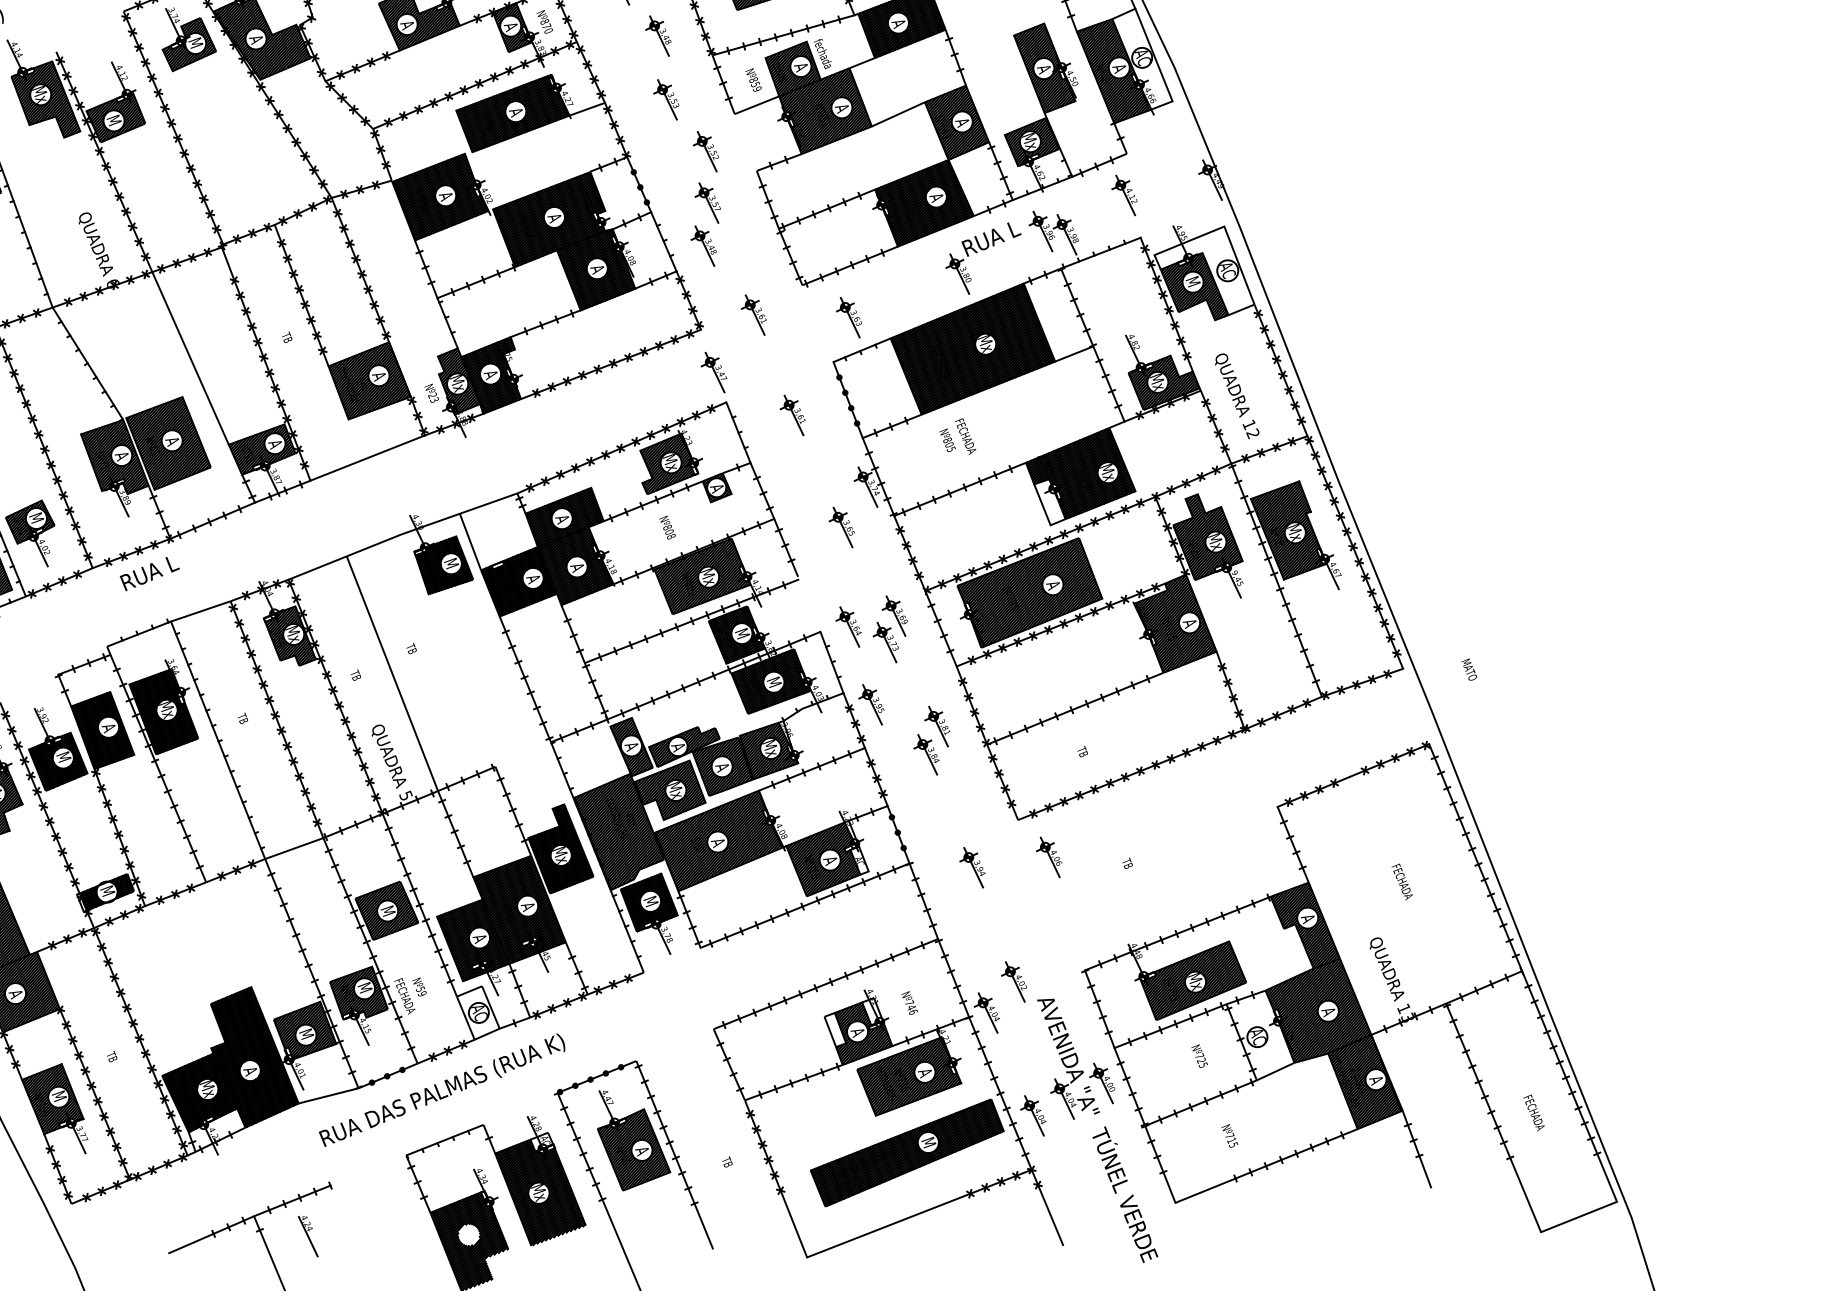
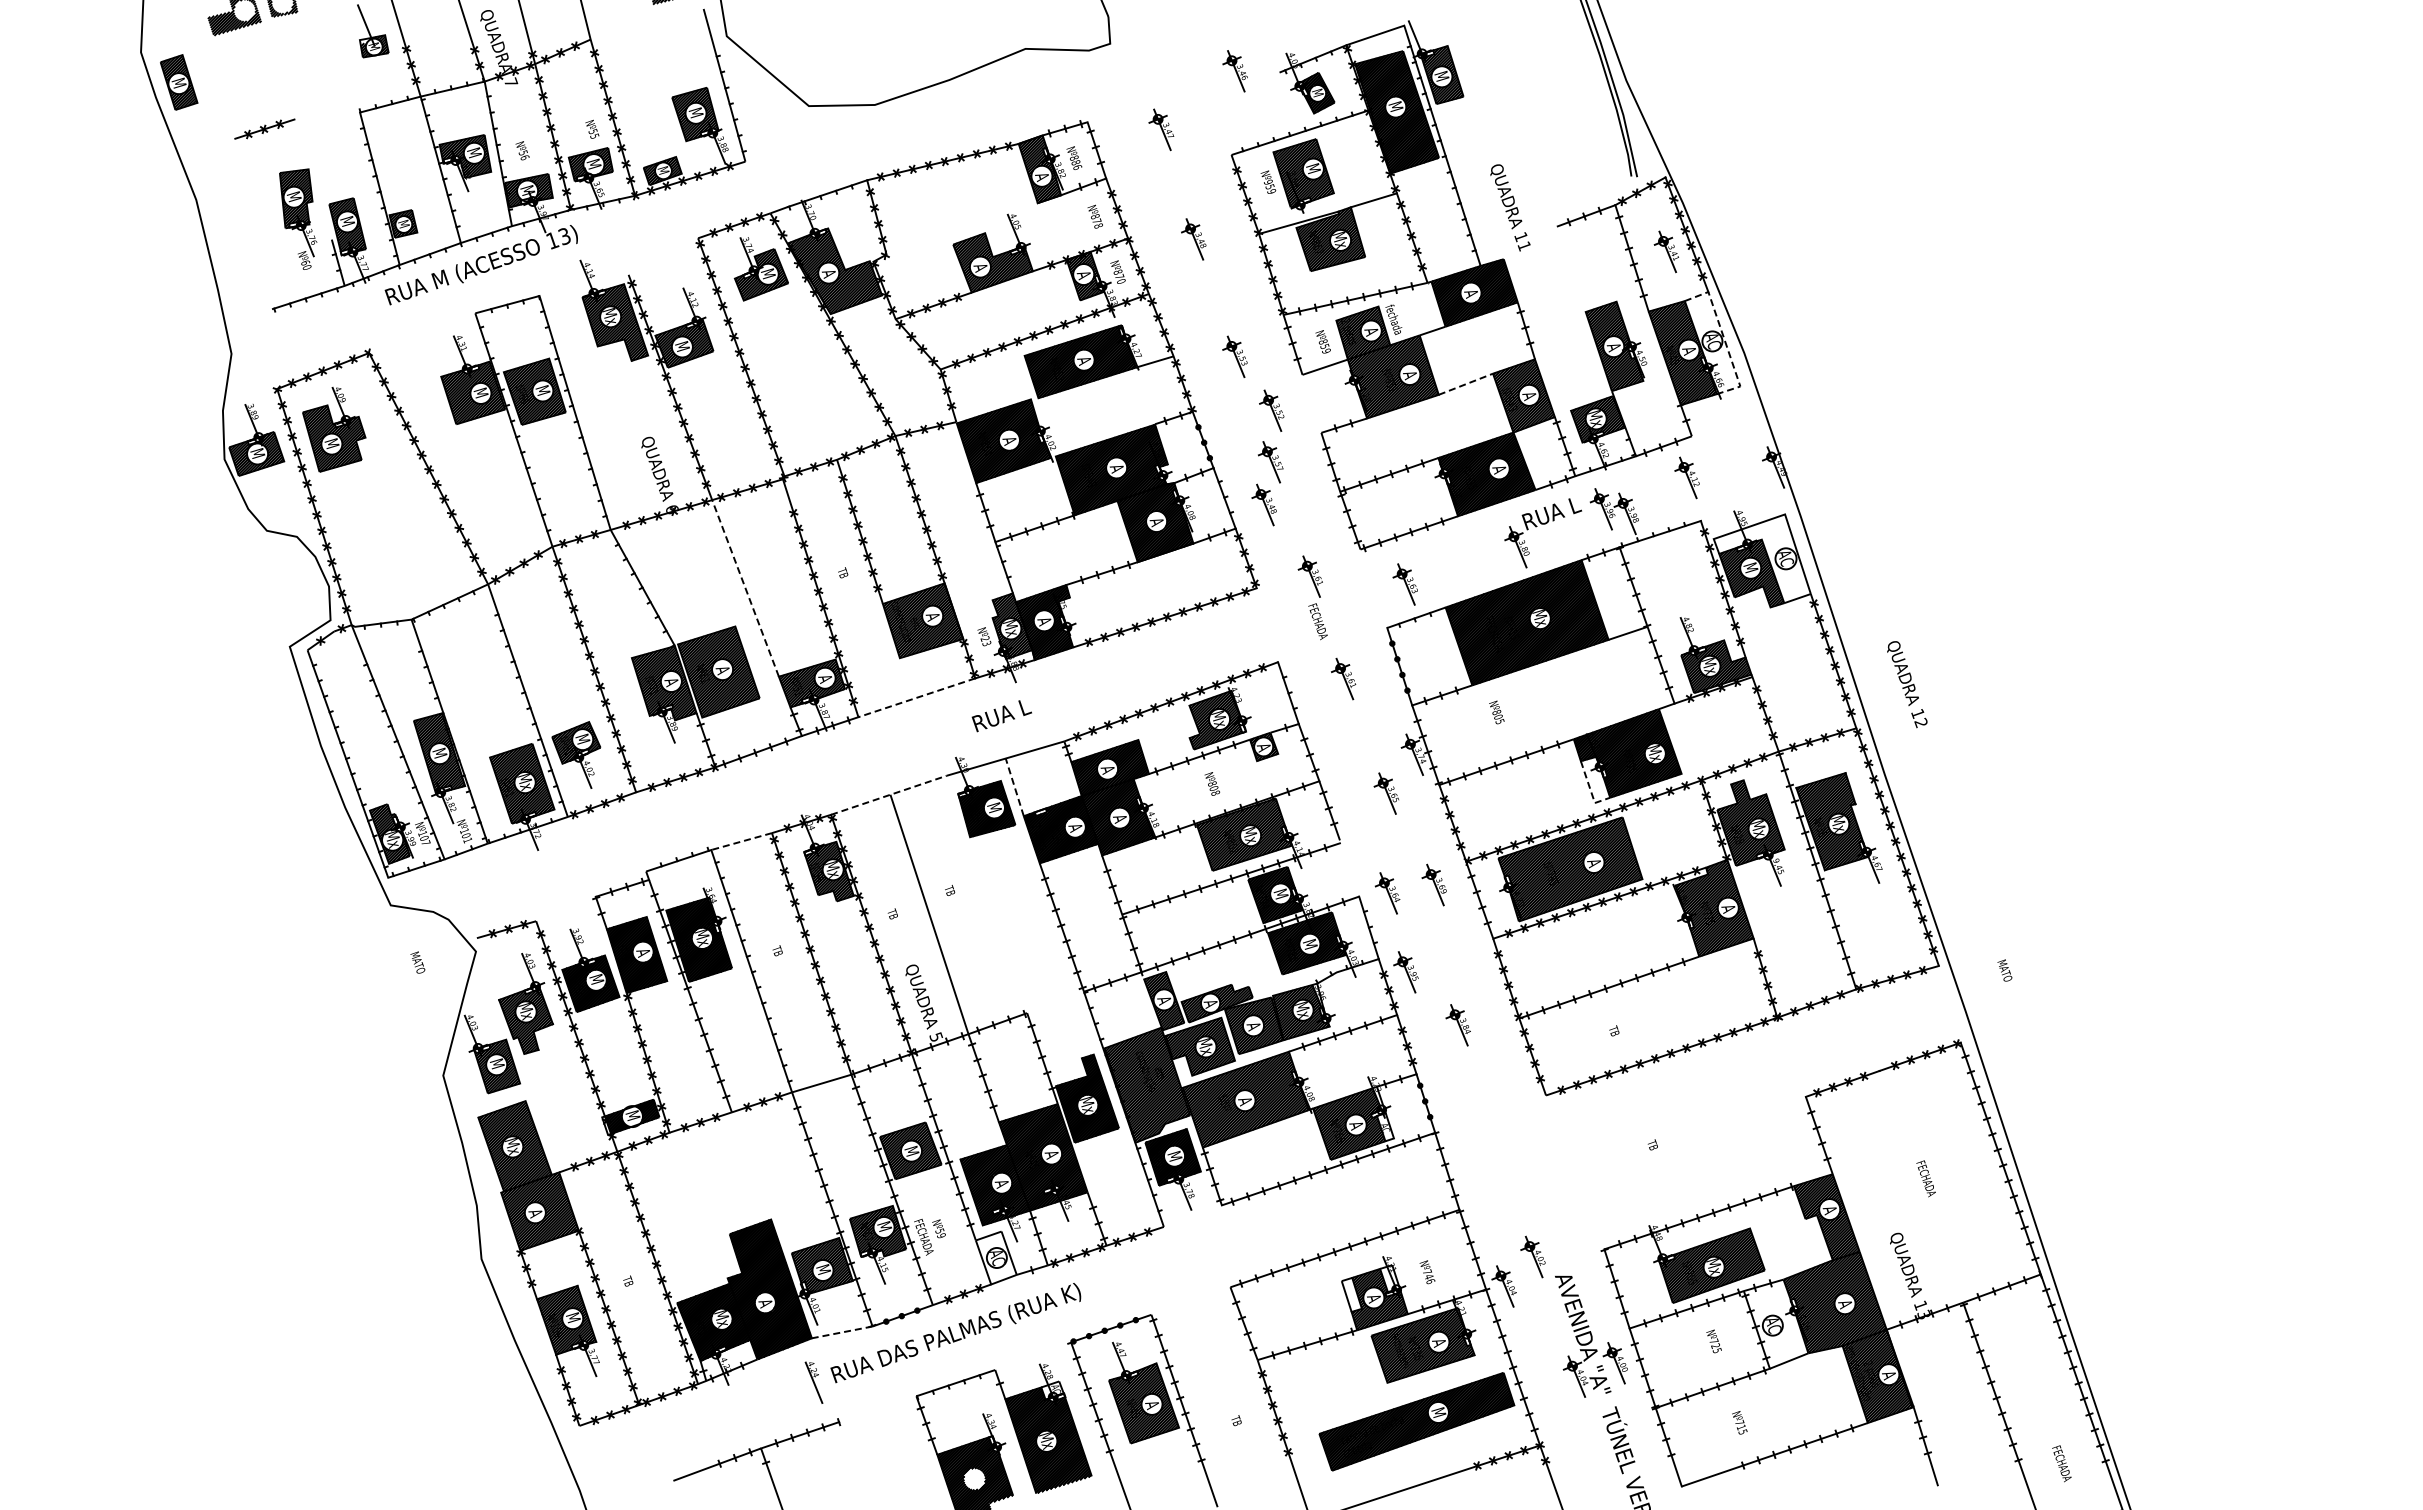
part: (658, 35) -> (1230, 292), removed
line: (1154, 55) -> (1724, 339), solid -> dashed
line: (899, 114) -> (1466, 384), solid -> dashed
line: (190, 357) -> (745, 587), solid -> dashed
part: (714, 372) -> (1267, 631), removed
text: (1237, 396) -> (1907, 684), moved
text: (965, 436) -> (1317, 621), moved
line: (367, 457) -> (916, 697), solid -> dashed
line: (1045, 513) -> (1590, 790), solid -> dashed
line: (470, 541) -> (1014, 786), solid -> dashed
line: (344, 557) -> (888, 795), solid -> dashed
text: (149, 574) -> (1001, 716), moved
line: (200, 611) -> (741, 841), solid -> dashed
part: (885, 642) -> (1423, 910), removed
part: (937, 726) -> (1470, 997), removed
part: (1048, 857) -> (1574, 1134), removed
part: (972, 867) -> (1497, 1140), removed
line: (328, 1095) -> (842, 1332), solid -> dashed
text: (1533, 1112) -> (2061, 1463), moved
part: (1033, 1115) -> (1544, 1391), removed
part: (307, 1236) -> (813, 1382), moved

